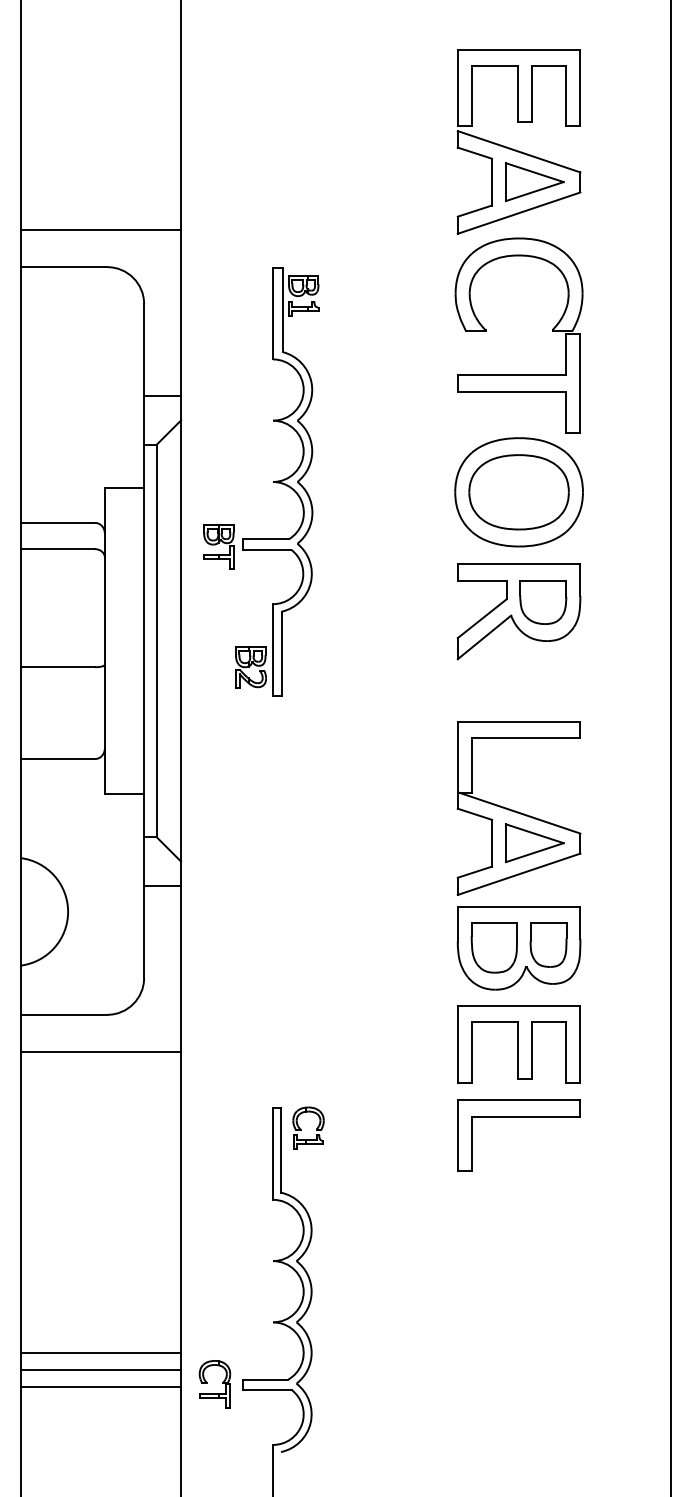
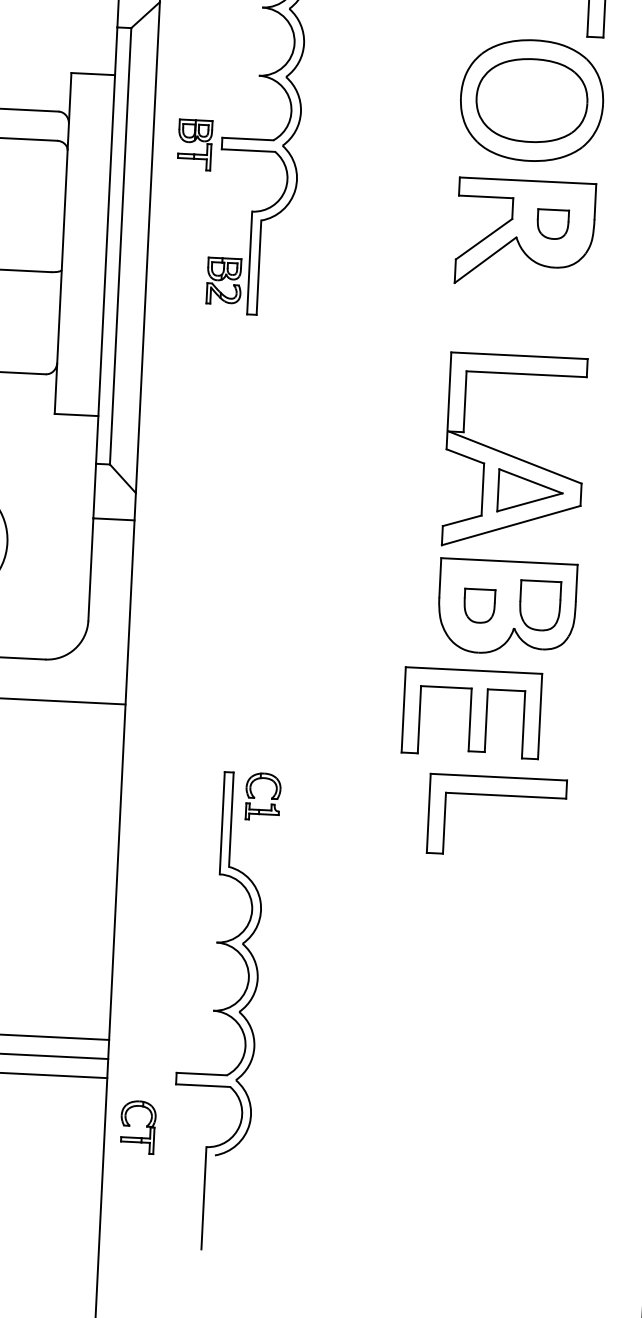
part: (543, 602) -> (553, 224), size x0.6
part: (493, 947) -> (478, 605), size x0.6
part: (518, 1044) -> (471, 713), moved
part: (207, 1383) -> (129, 1126), moved

